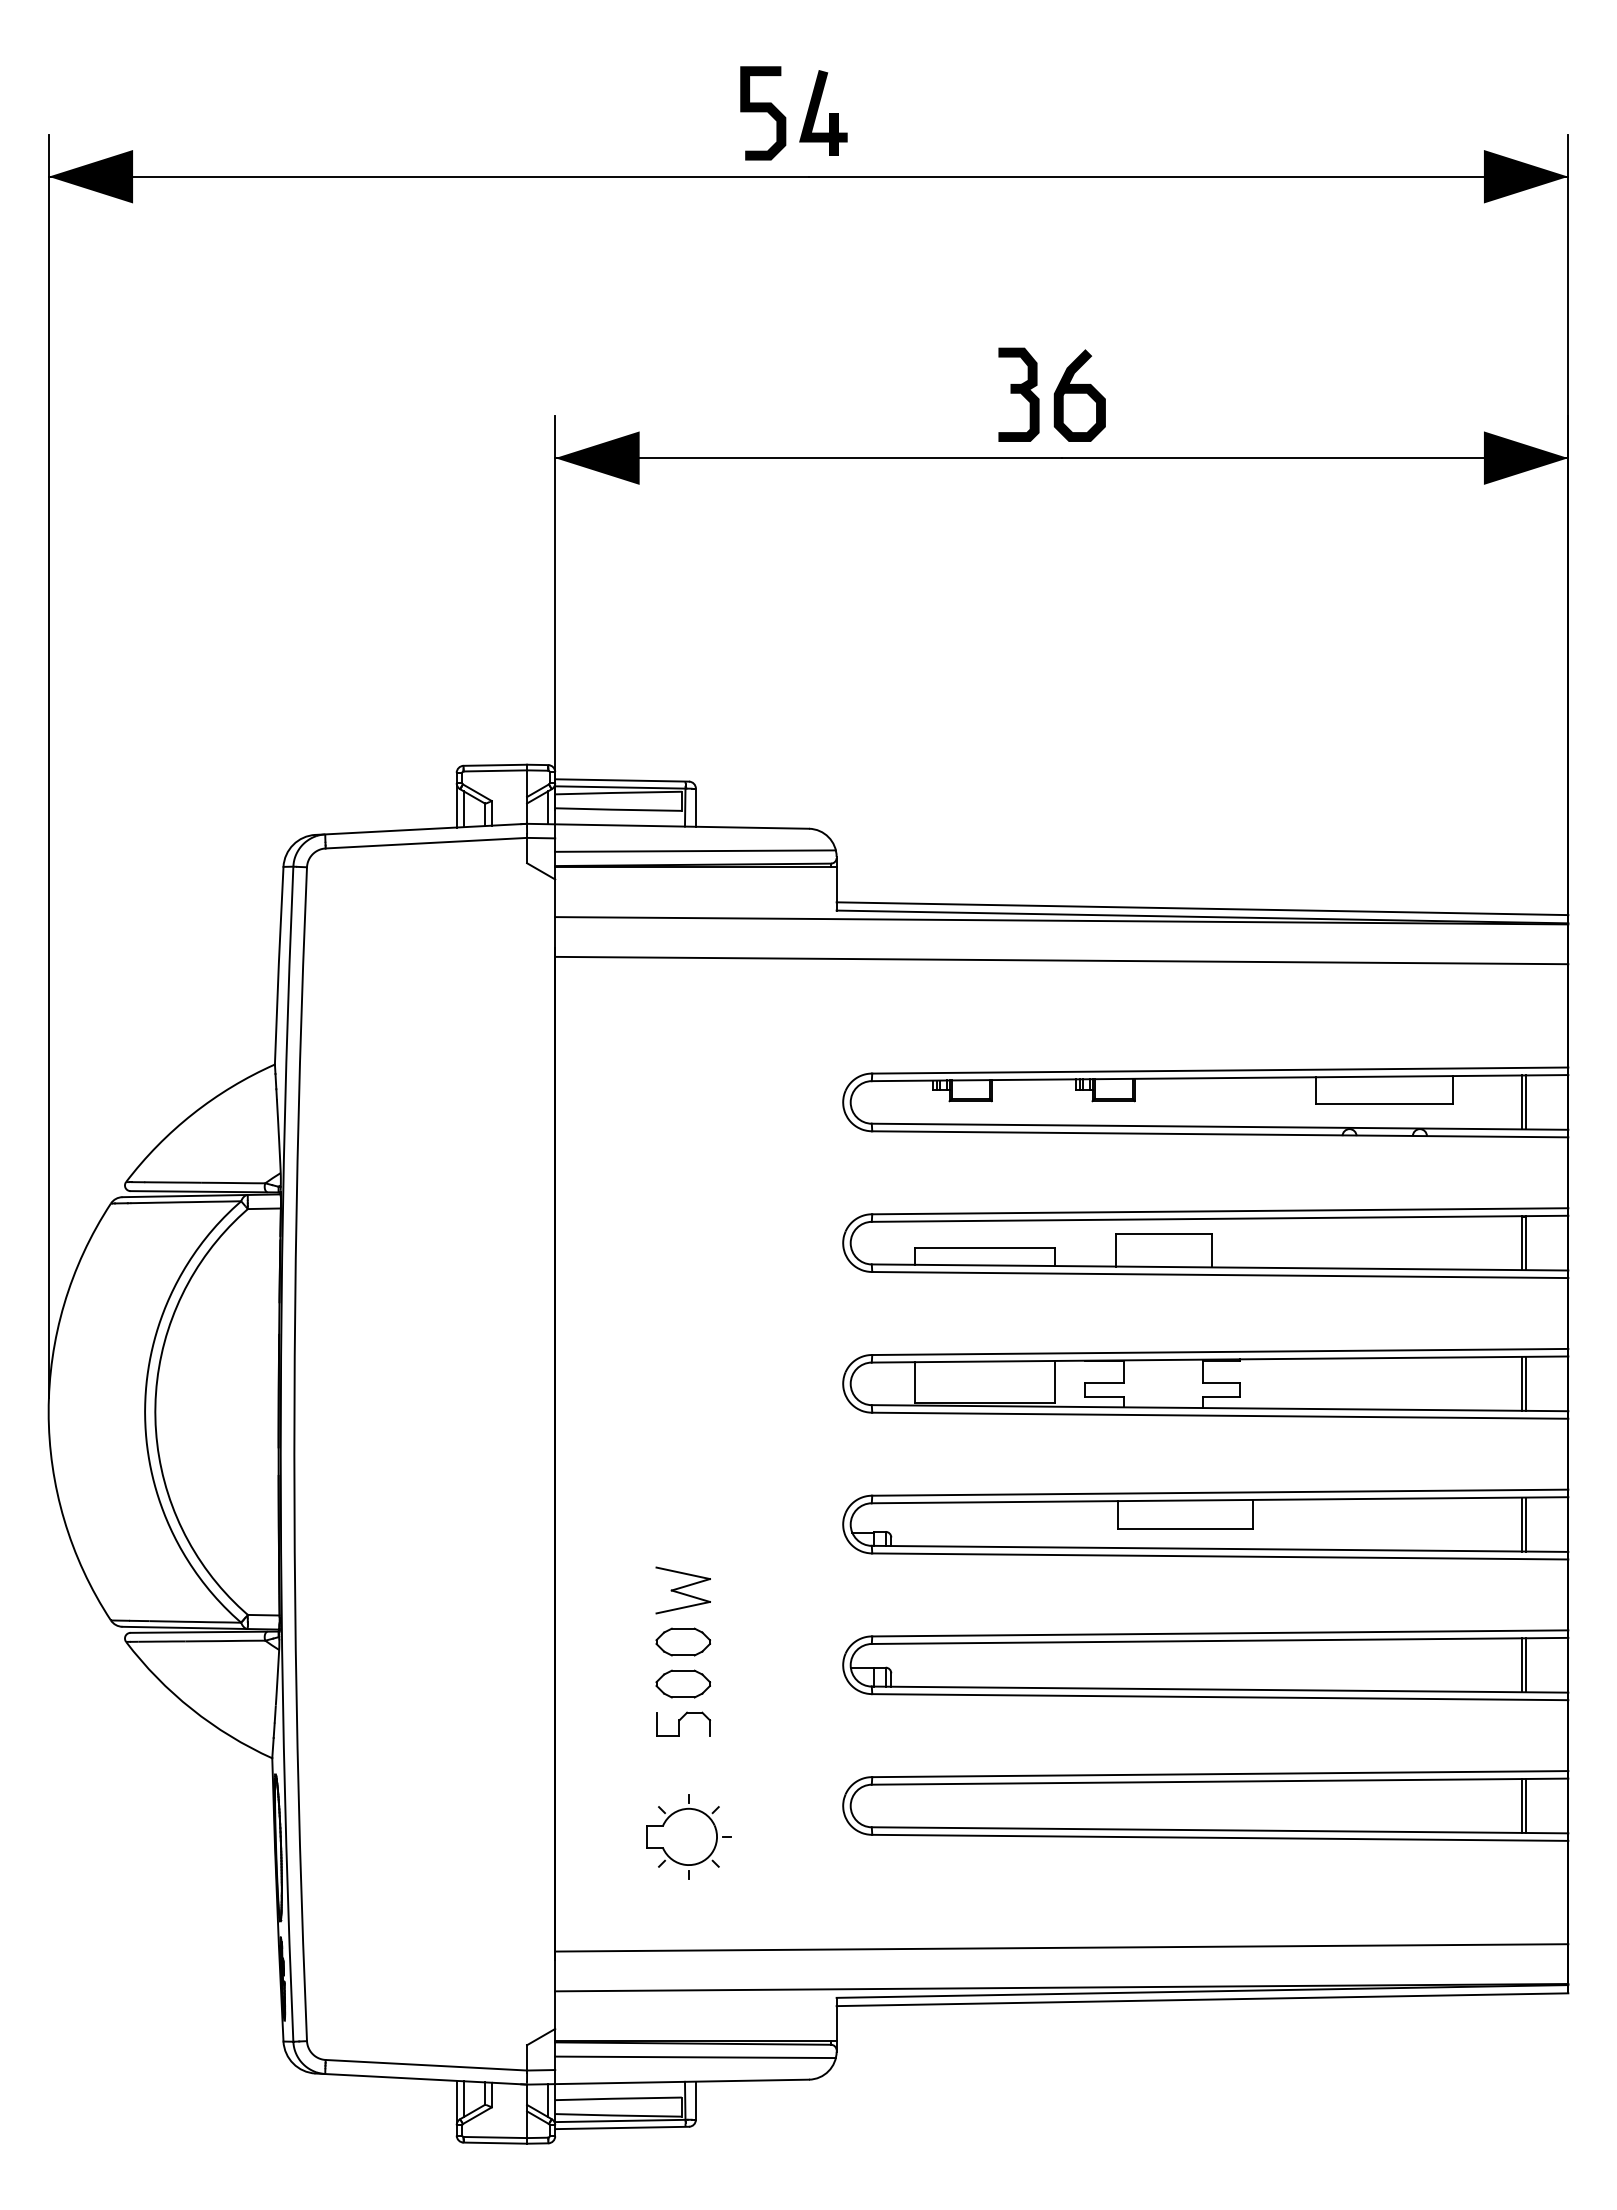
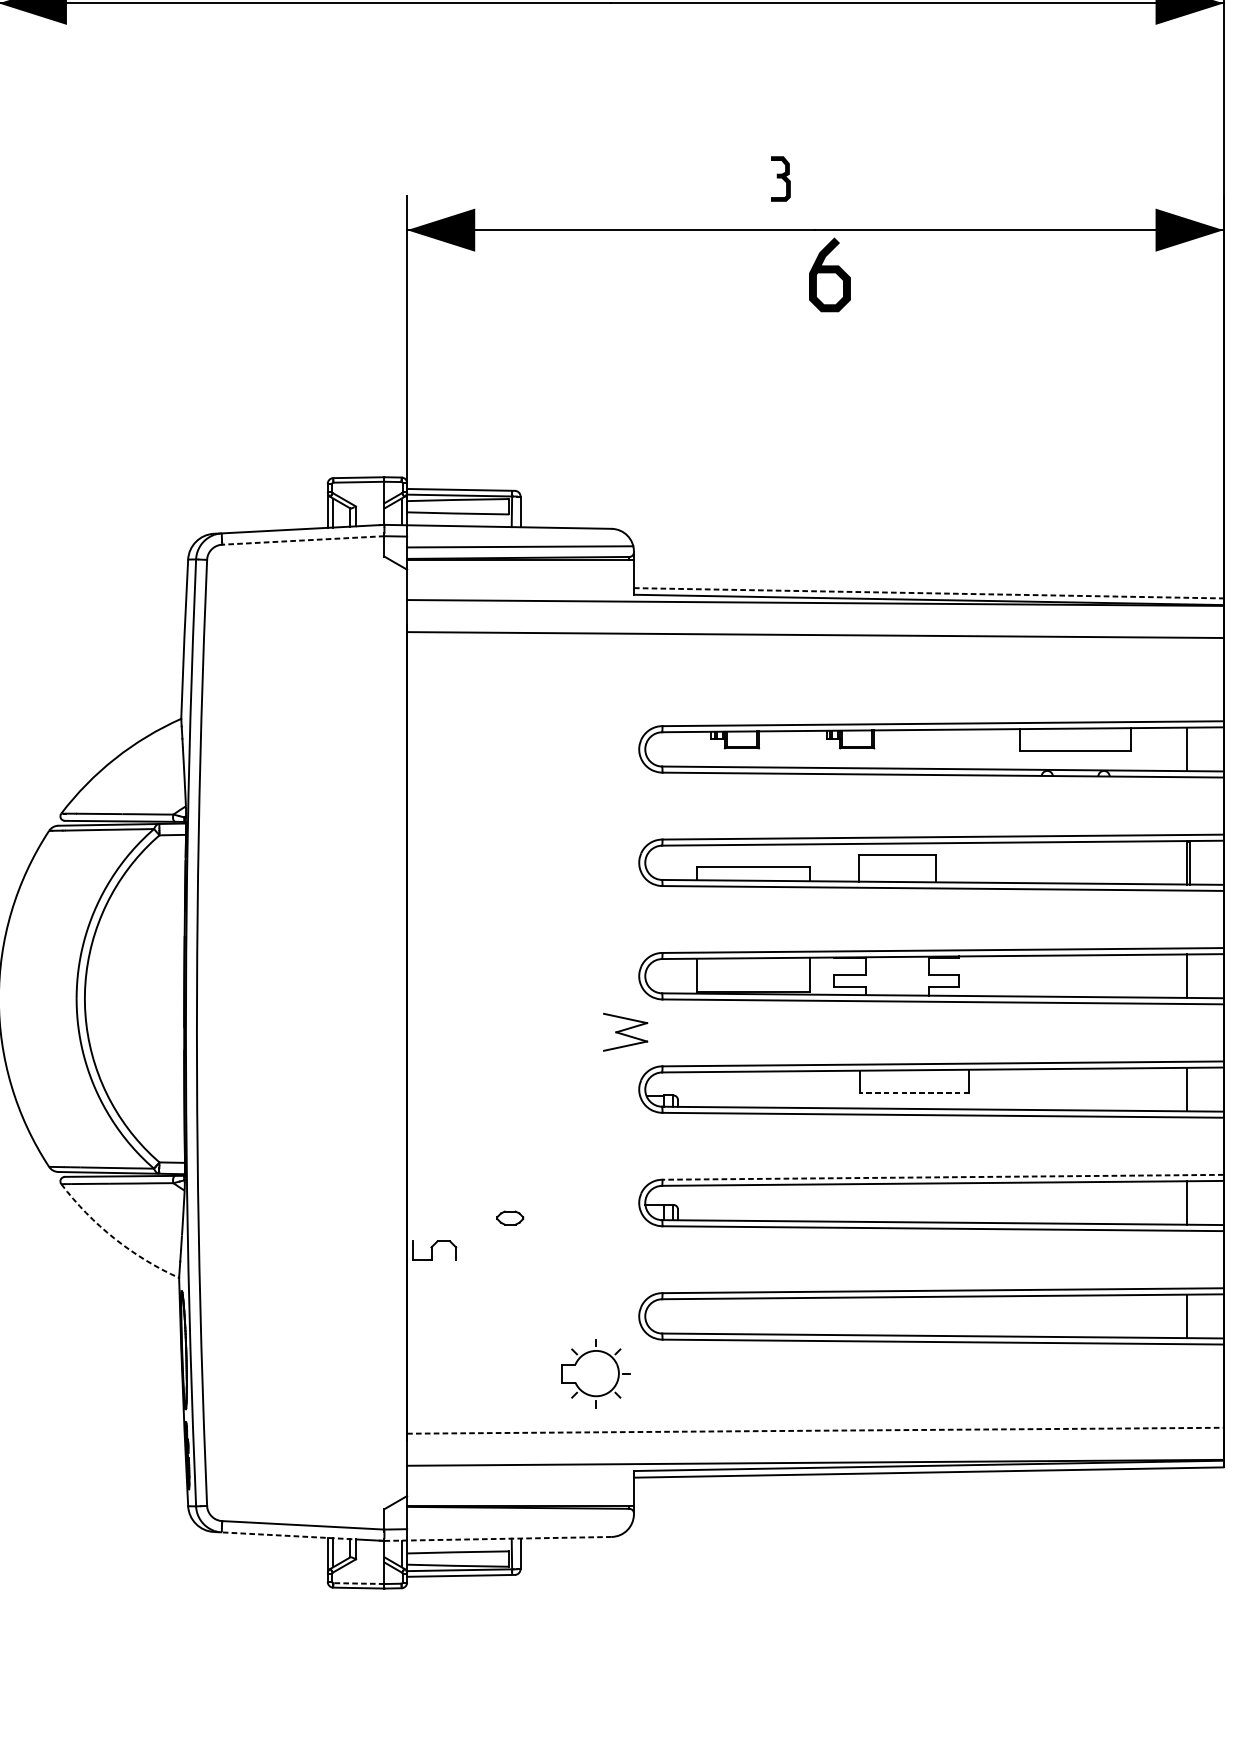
curve: (1079, 393) -> (829, 273), moved
part: (1018, 394) -> (780, 178), size x0.6
line: (426, 843) -> (303, 540), solid -> dashed
line: (1202, 908) -> (928, 593), solid -> dashed
line: (1526, 1102) -> (1189, 749), removed
line: (1526, 1383) -> (1189, 975), removed
line: (1526, 1524) -> (1189, 1089), removed
line: (1185, 1528) -> (915, 1092), solid -> dashed
part: (682, 1590) -> (624, 1032), moved
line: (1219, 1633) -> (942, 1177), solid -> dashed
part: (682, 1641) -> (509, 1183), removed
line: (1526, 1665) -> (1189, 1203), removed
part: (682, 1683) -> (509, 1217), size x0.6
arc: (191, 1709) -> (114, 1238), solid -> dashed
part: (683, 1723) -> (434, 1249), moved
line: (1526, 1805) -> (1189, 1316), removed
part: (688, 1836) -> (595, 1373), moved
line: (1061, 1947) -> (815, 1430), solid -> dashed
line: (695, 2057) -> (520, 1519), removed
line: (404, 2078) -> (285, 1536), solid -> dashed
line: (668, 2082) -> (498, 1539), solid -> dashed
line: (495, 2137) -> (359, 1583), solid -> dashed

